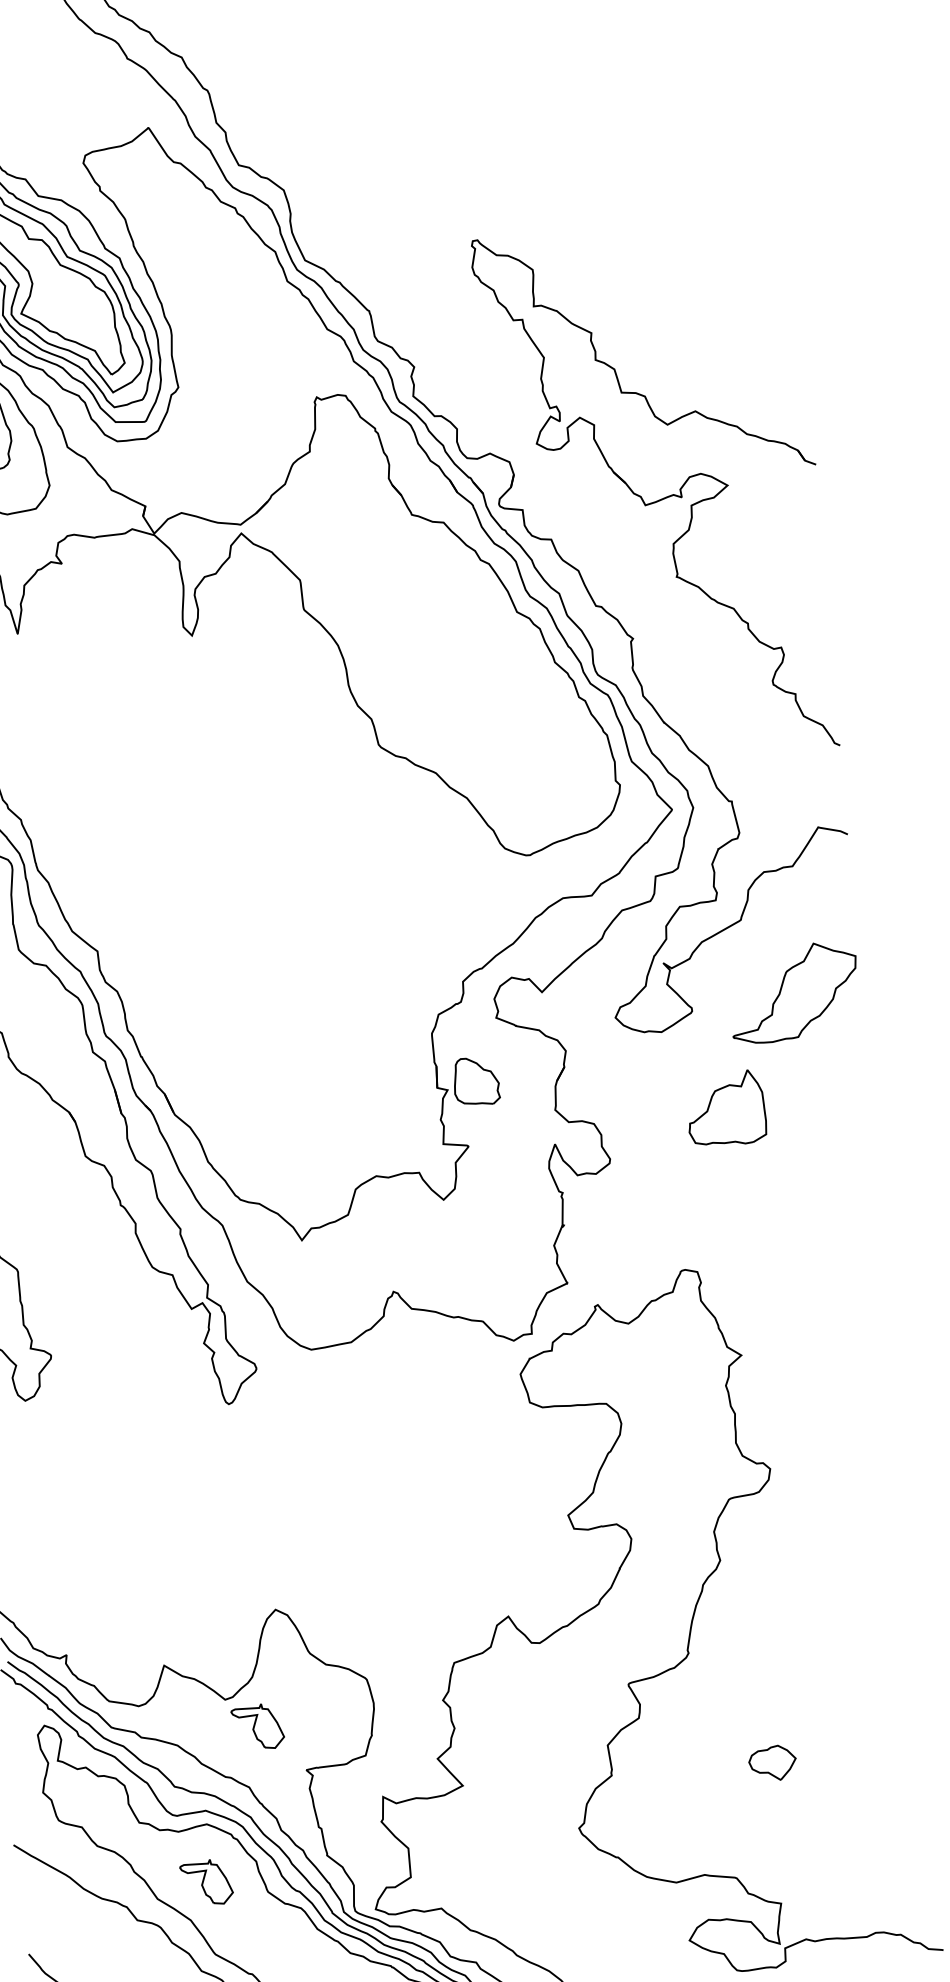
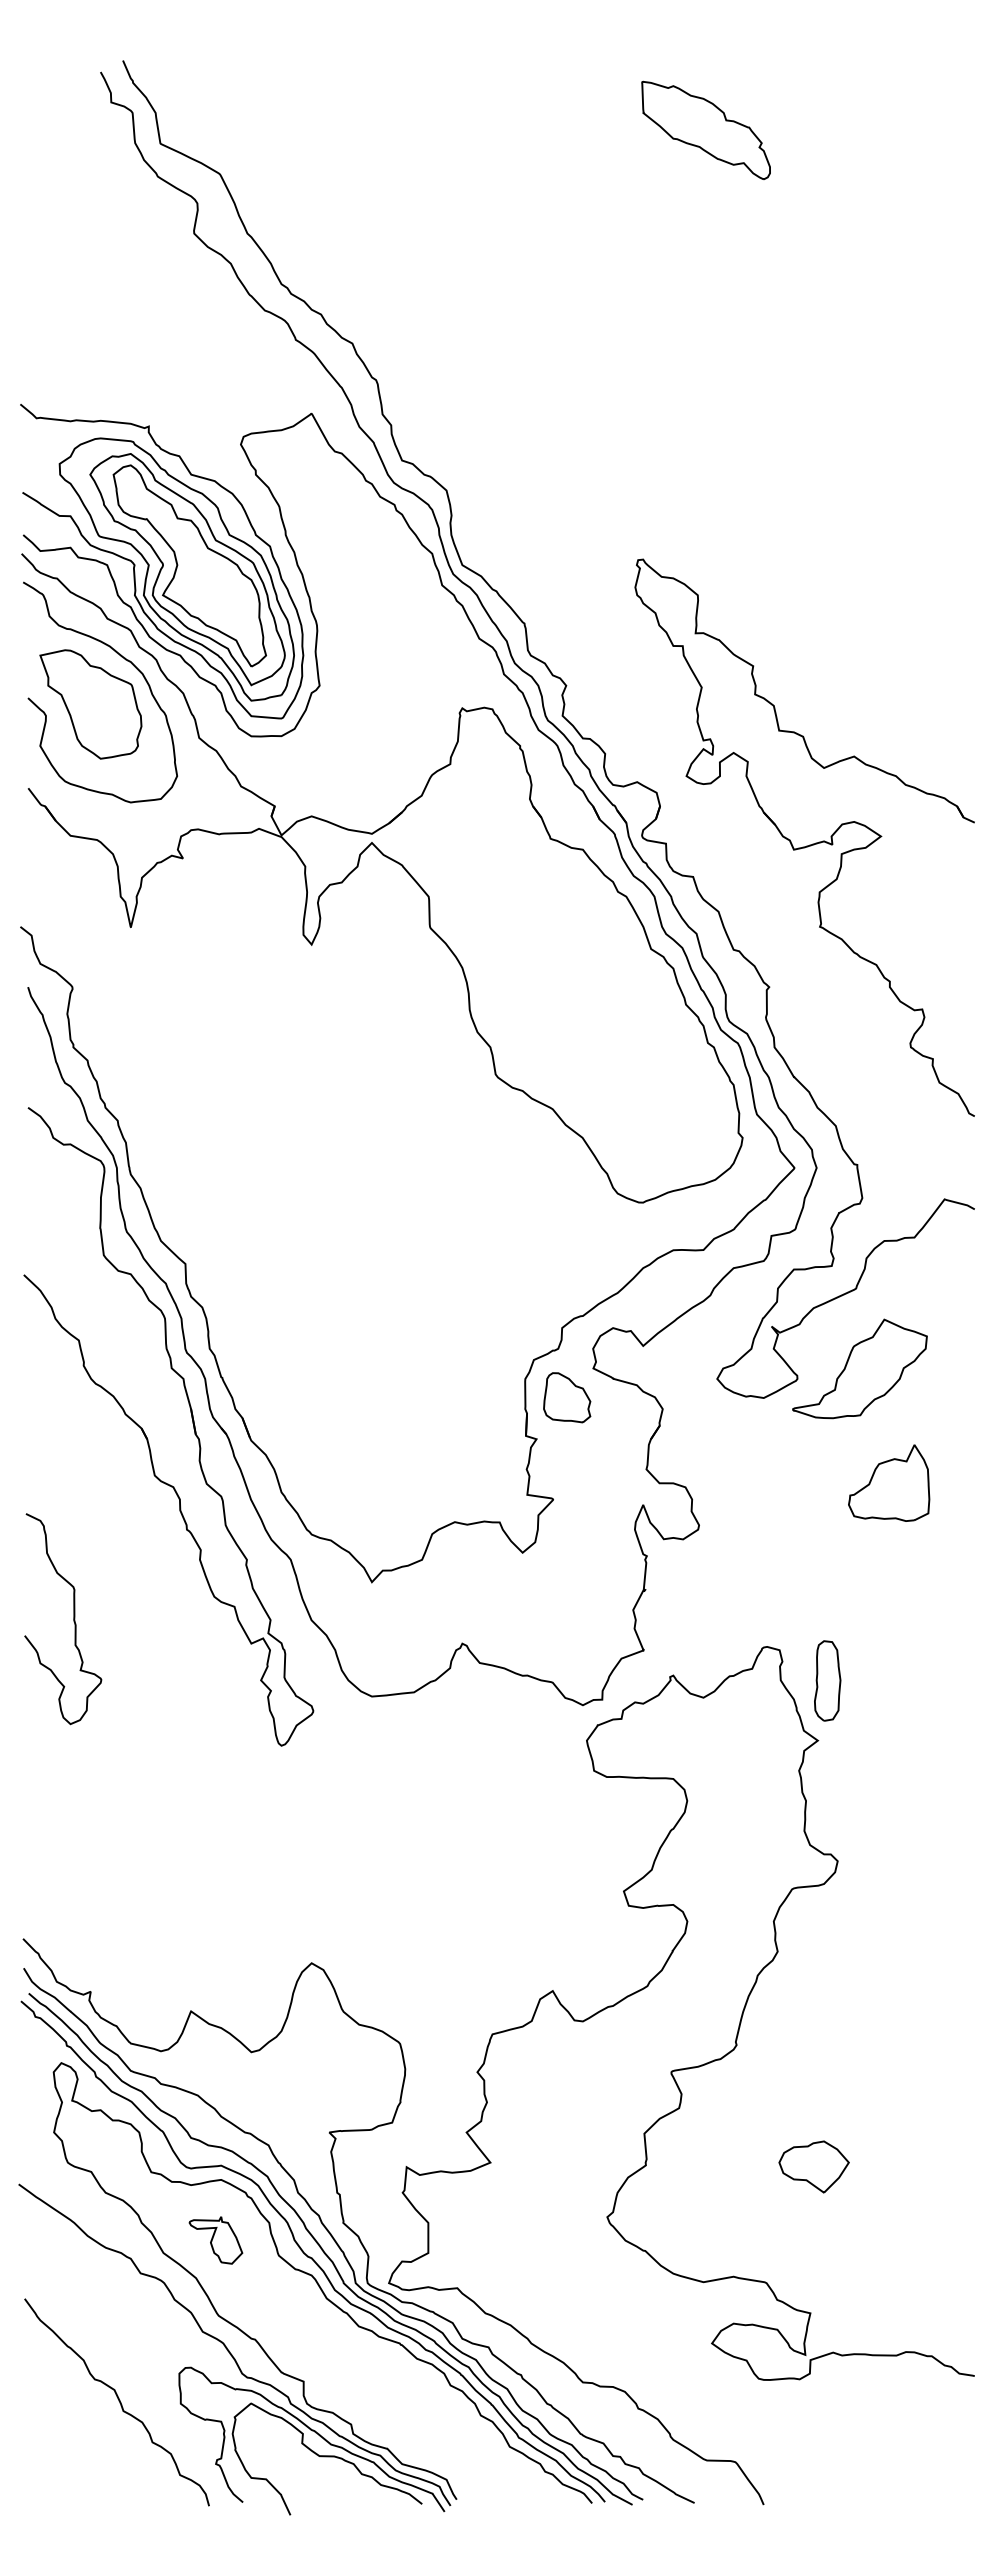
part: (793, 992) -> (859, 1368), moved
part: (476, 1081) -> (567, 1397), moved
part: (726, 1107) -> (889, 1482), moved
part: (745, 1297) -> (827, 1680), added
part: (257, 1727) -> (282, 2083), removed
part: (772, 1762) -> (813, 2166), size x1.43

